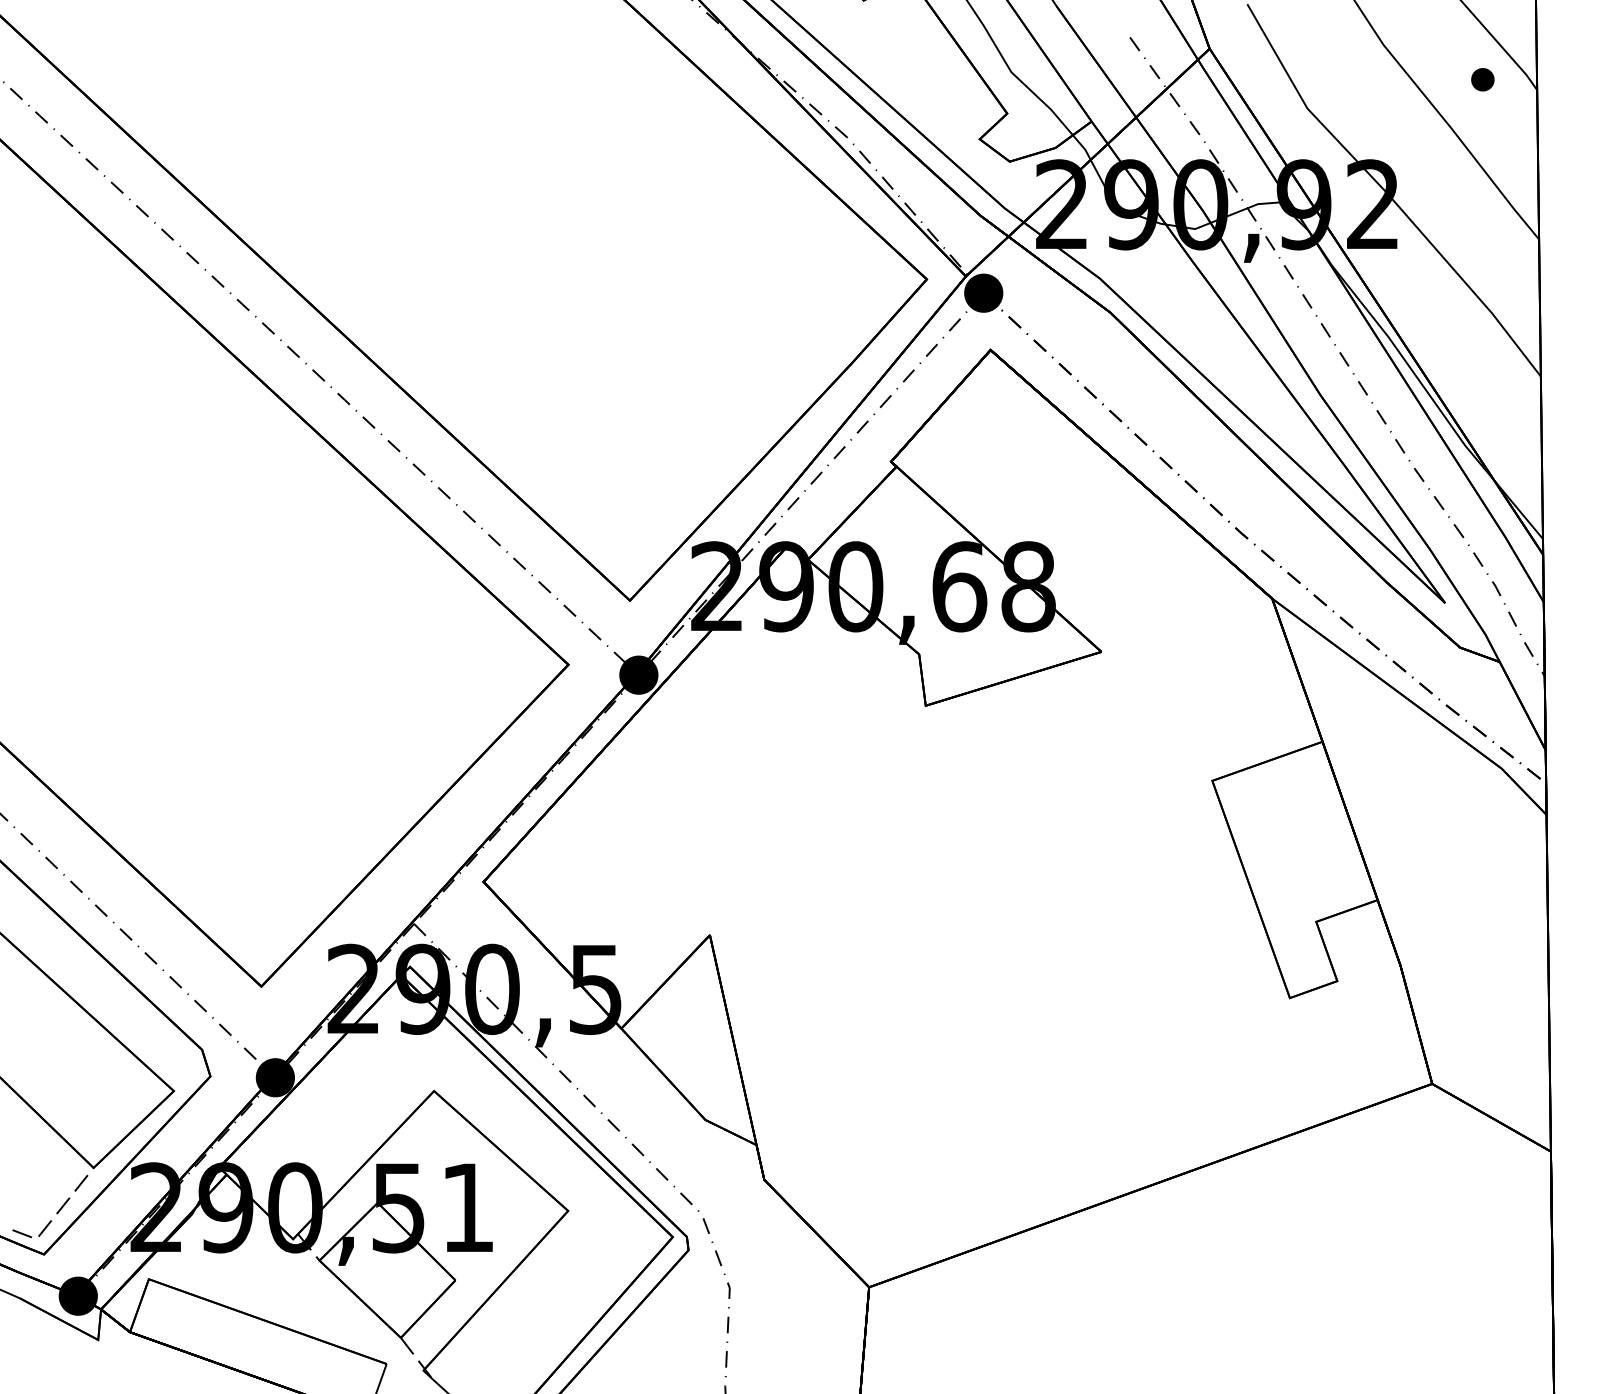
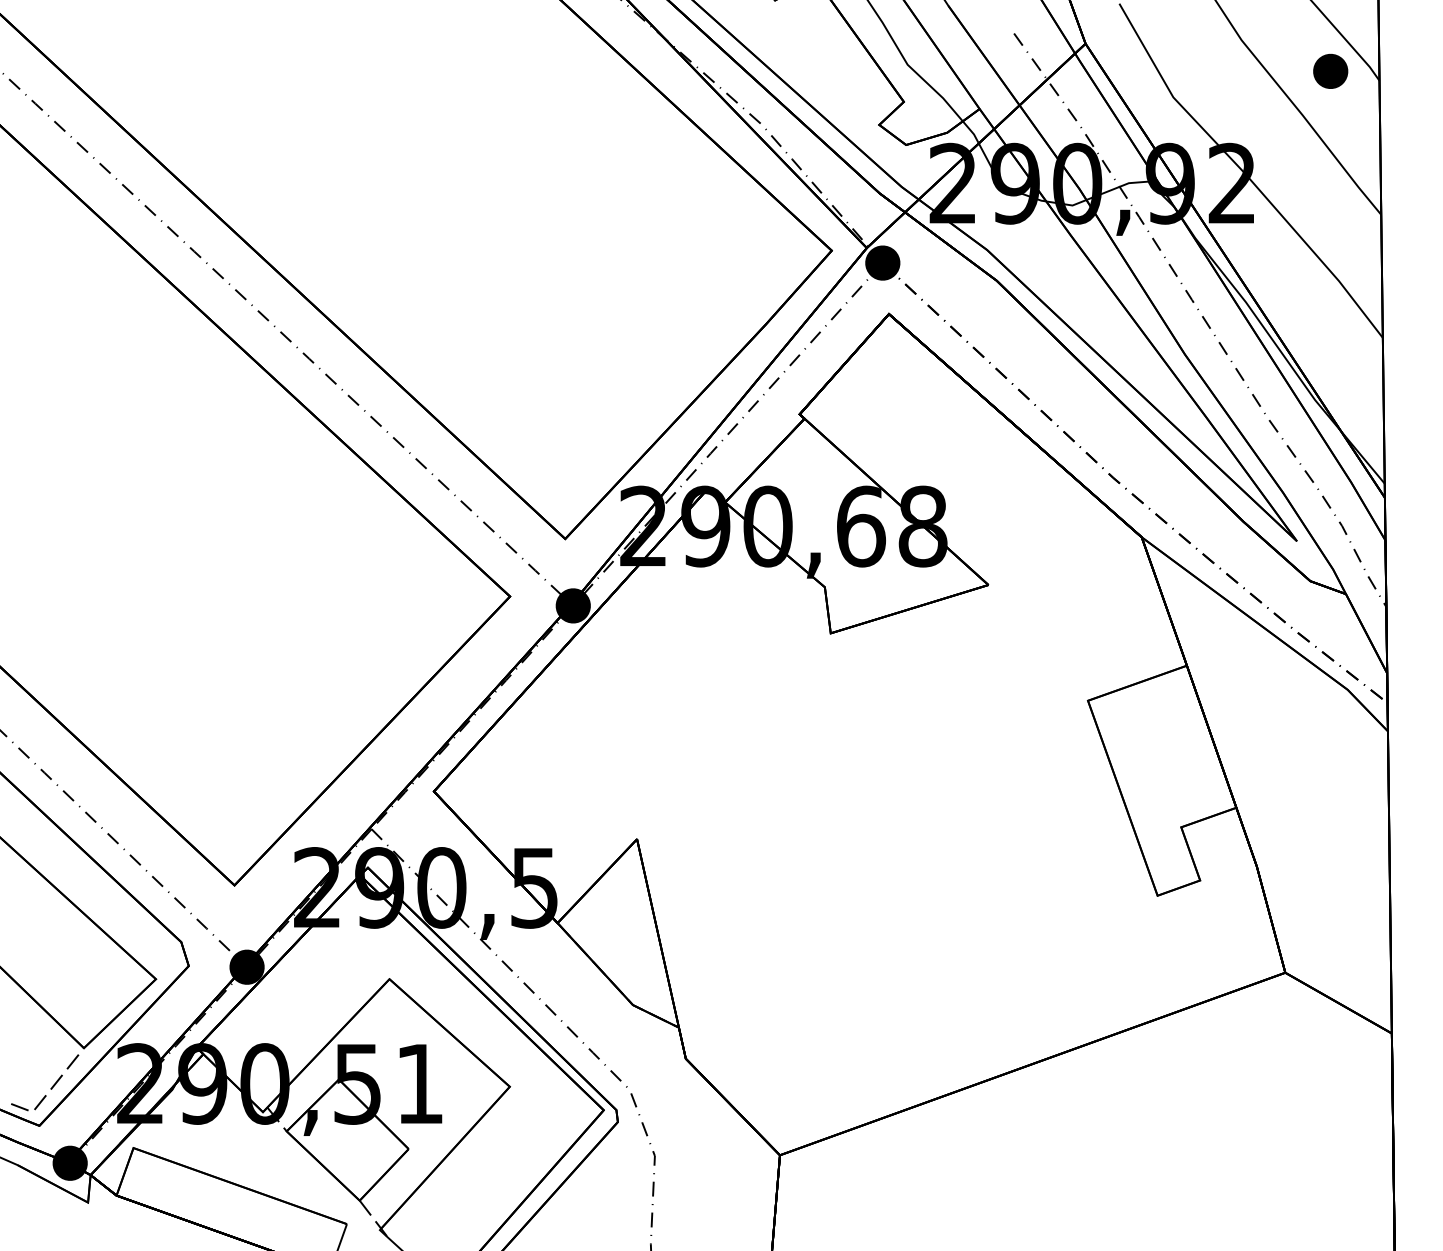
part: (1482, 79) -> (1330, 71), size x1.67

